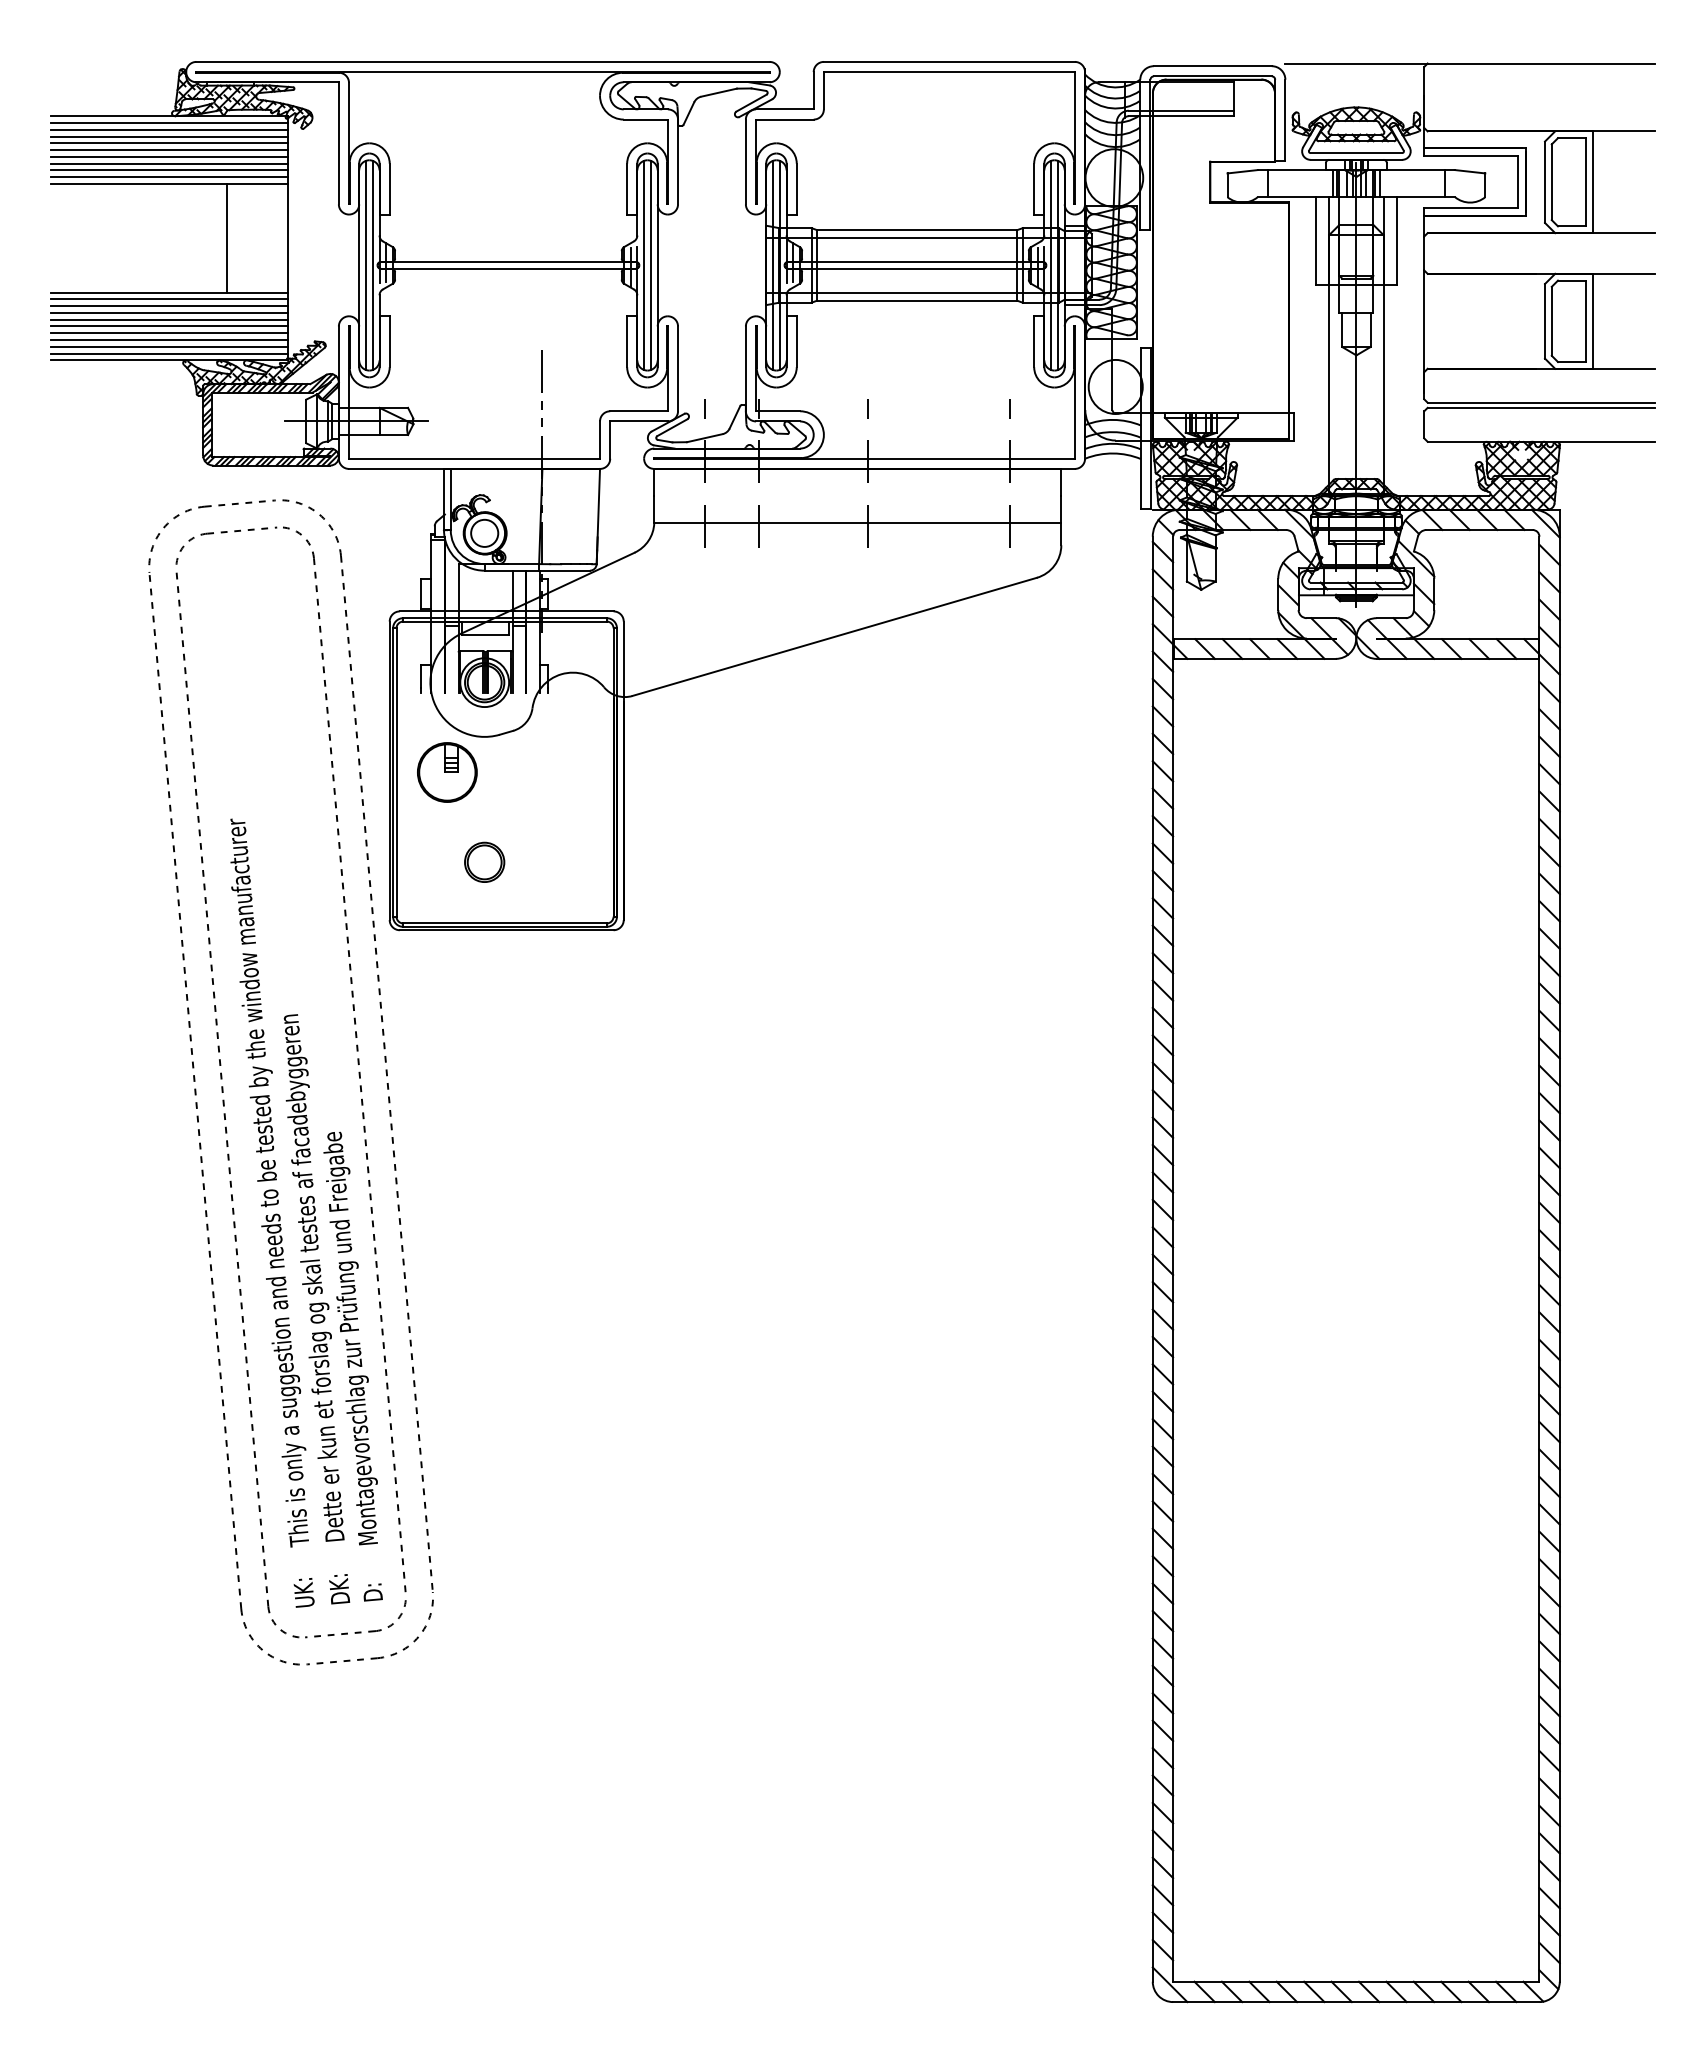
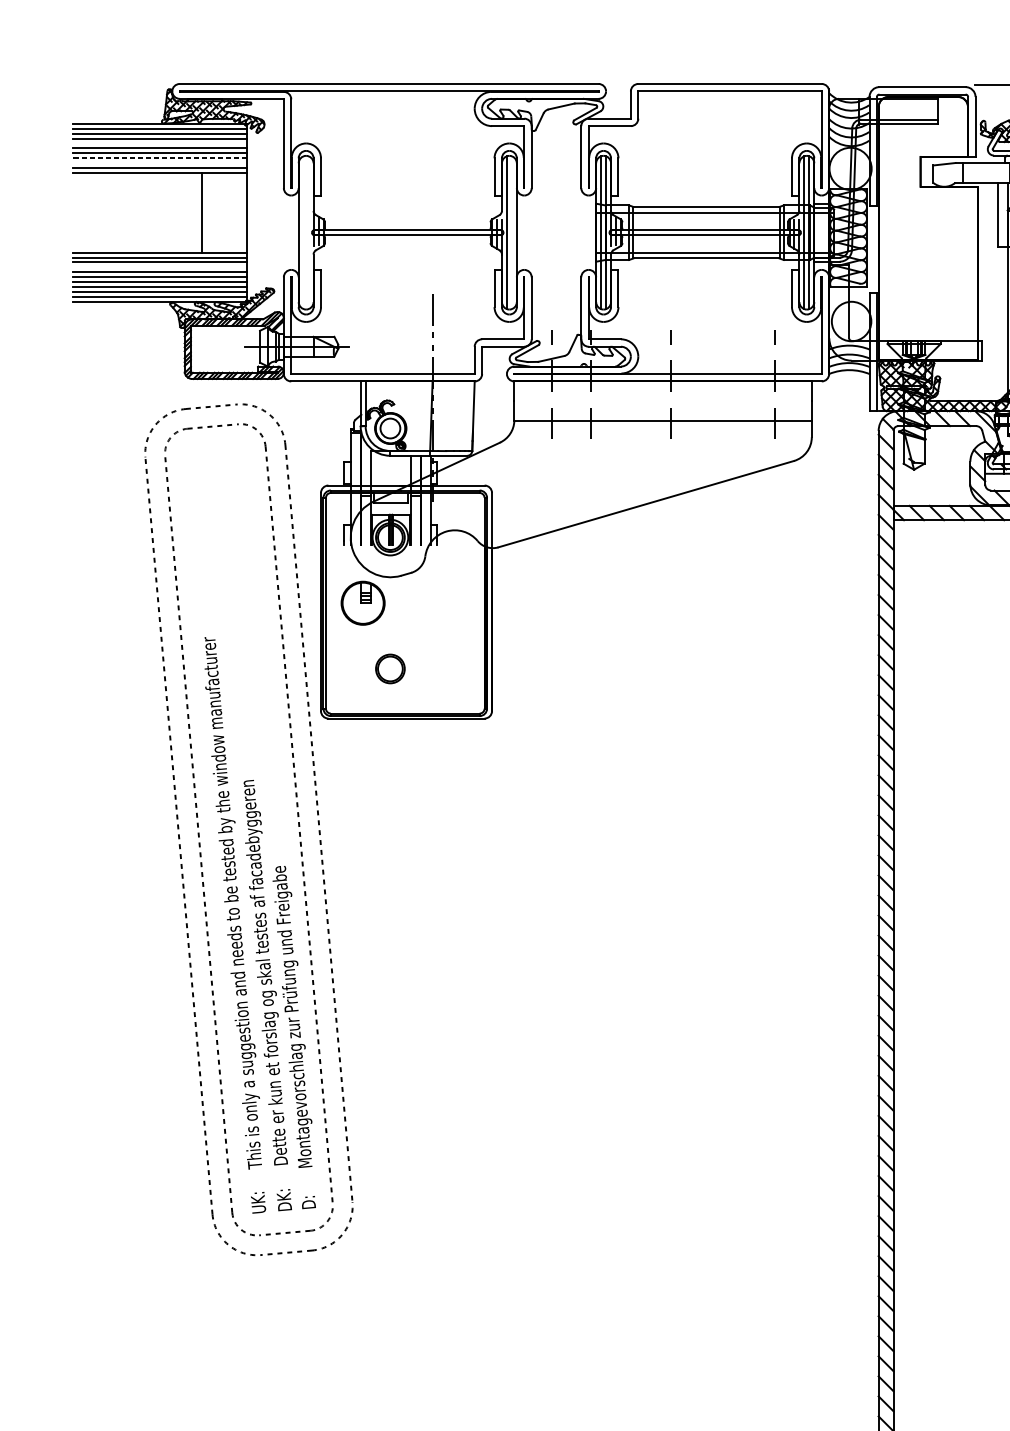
line: (169, 143) -> (160, 143), removed
line: (169, 163) -> (160, 158), solid -> dashed
line: (169, 170) -> (160, 163), removed
line: (365, 264) -> (303, 232), removed
line: (372, 264) -> (308, 232), removed
line: (650, 264) -> (511, 232), removed
line: (169, 312) -> (160, 267), removed

